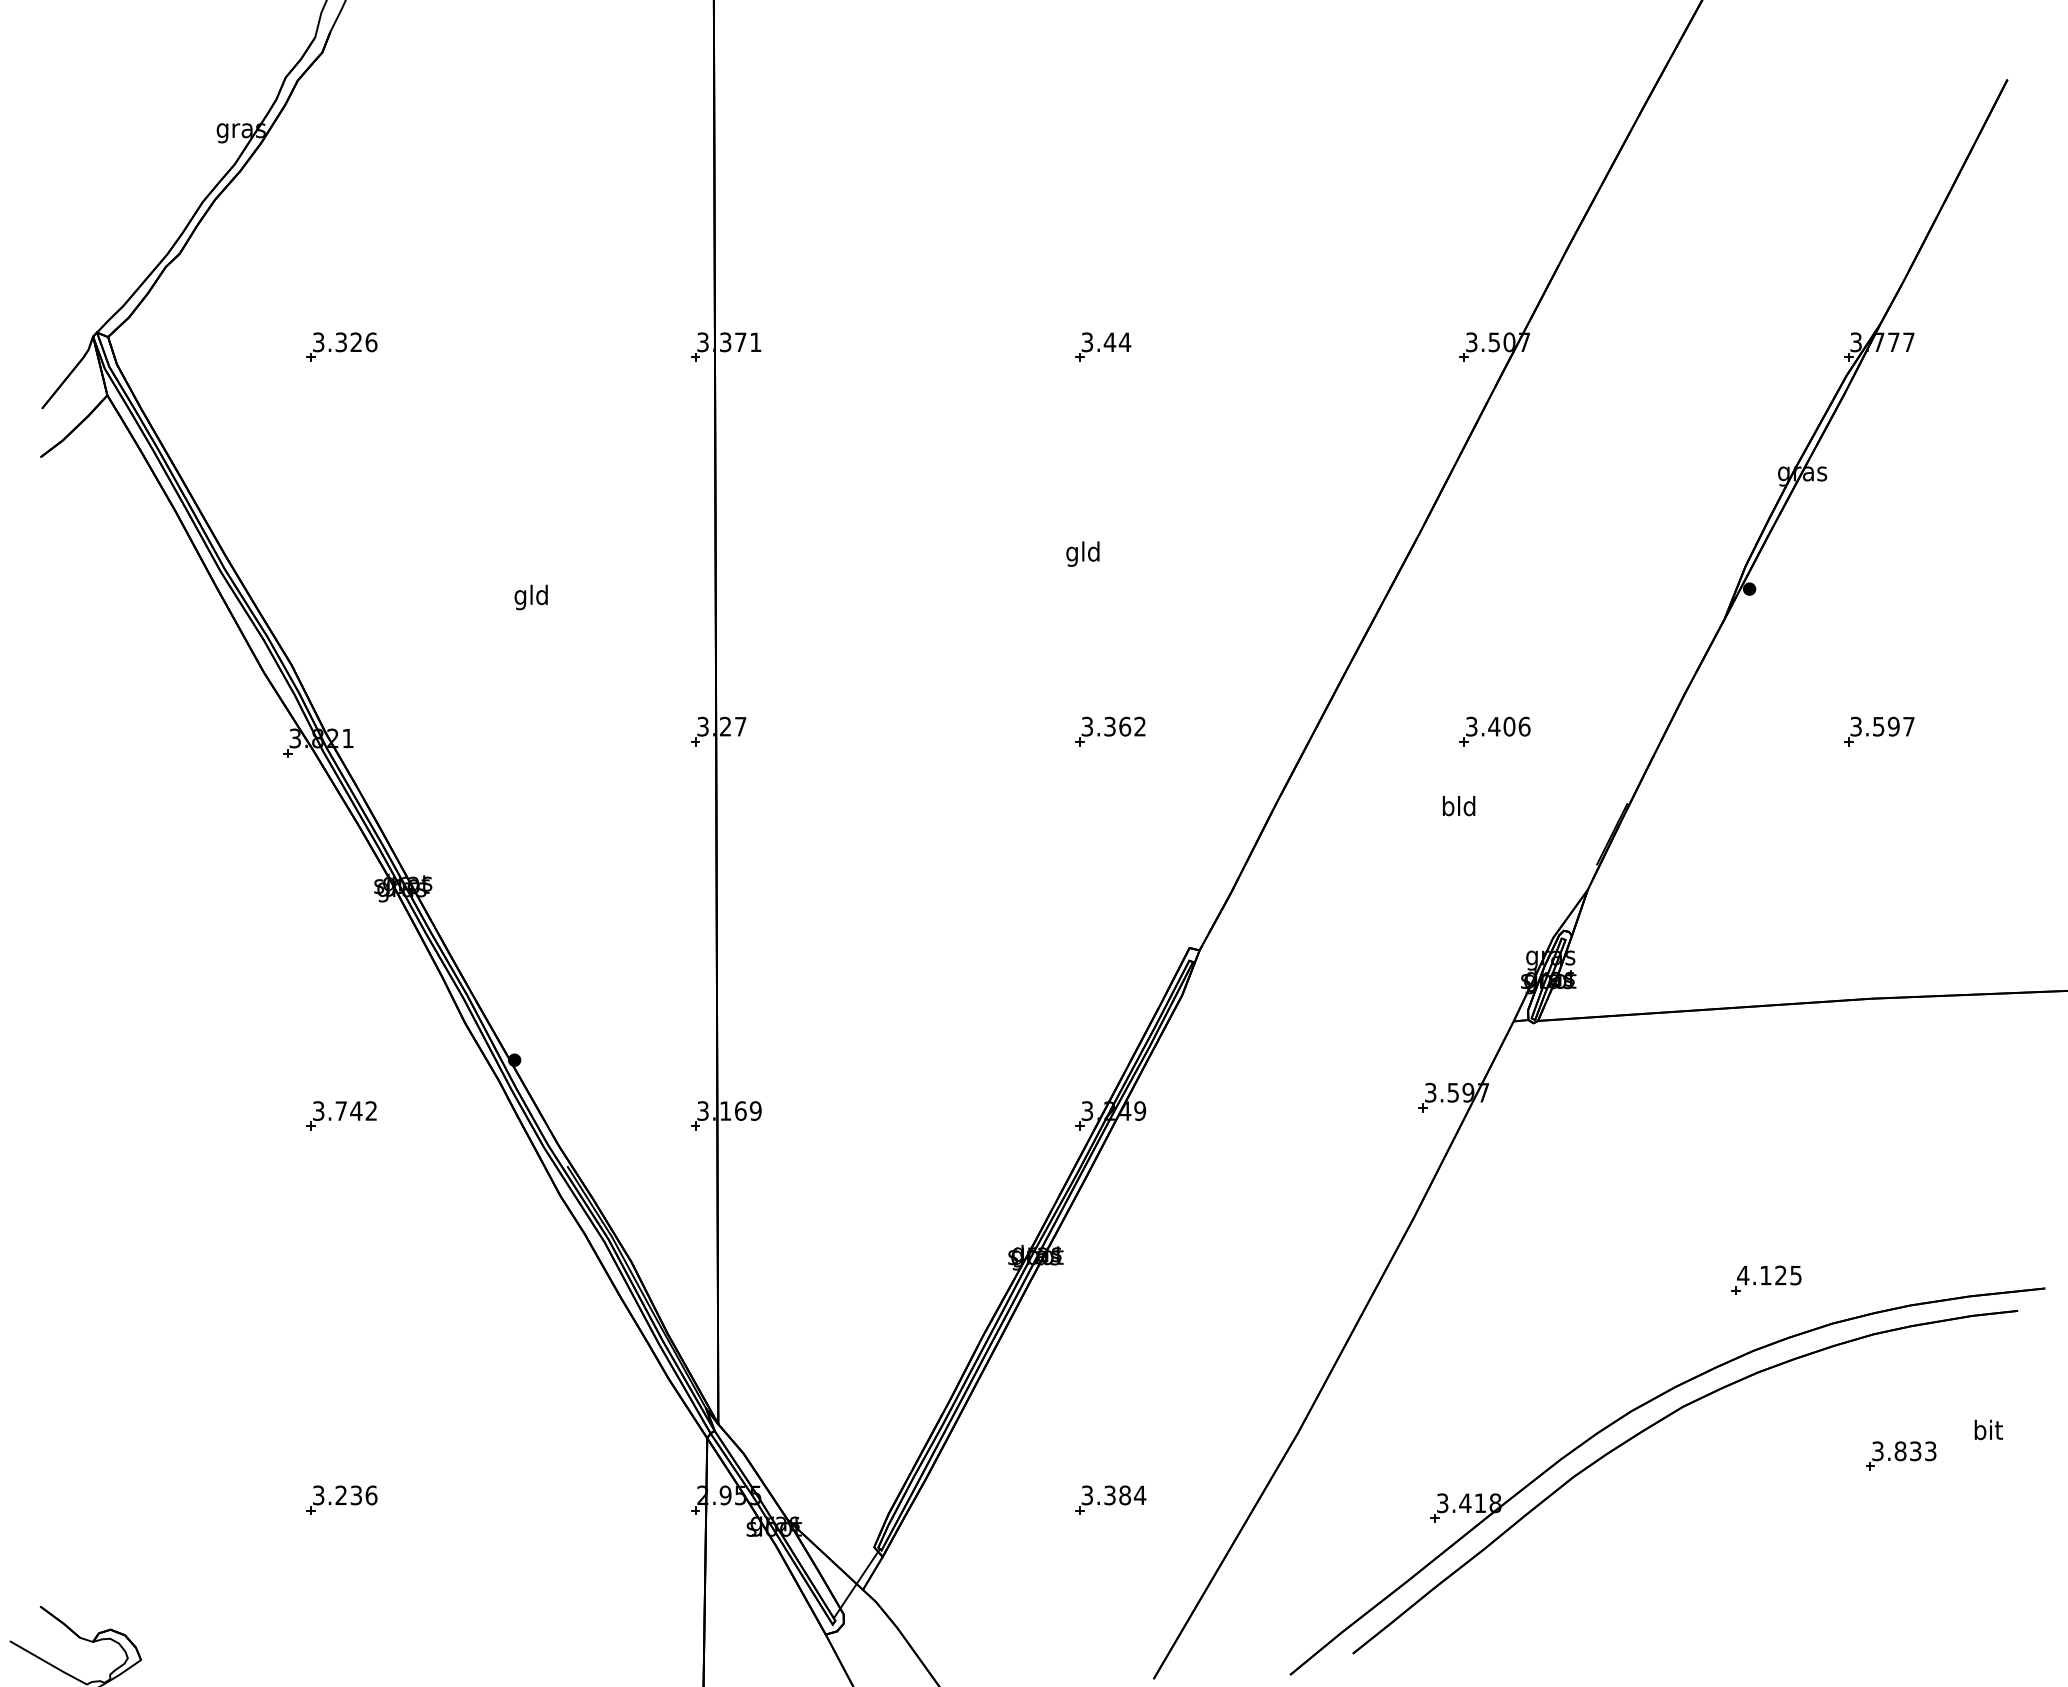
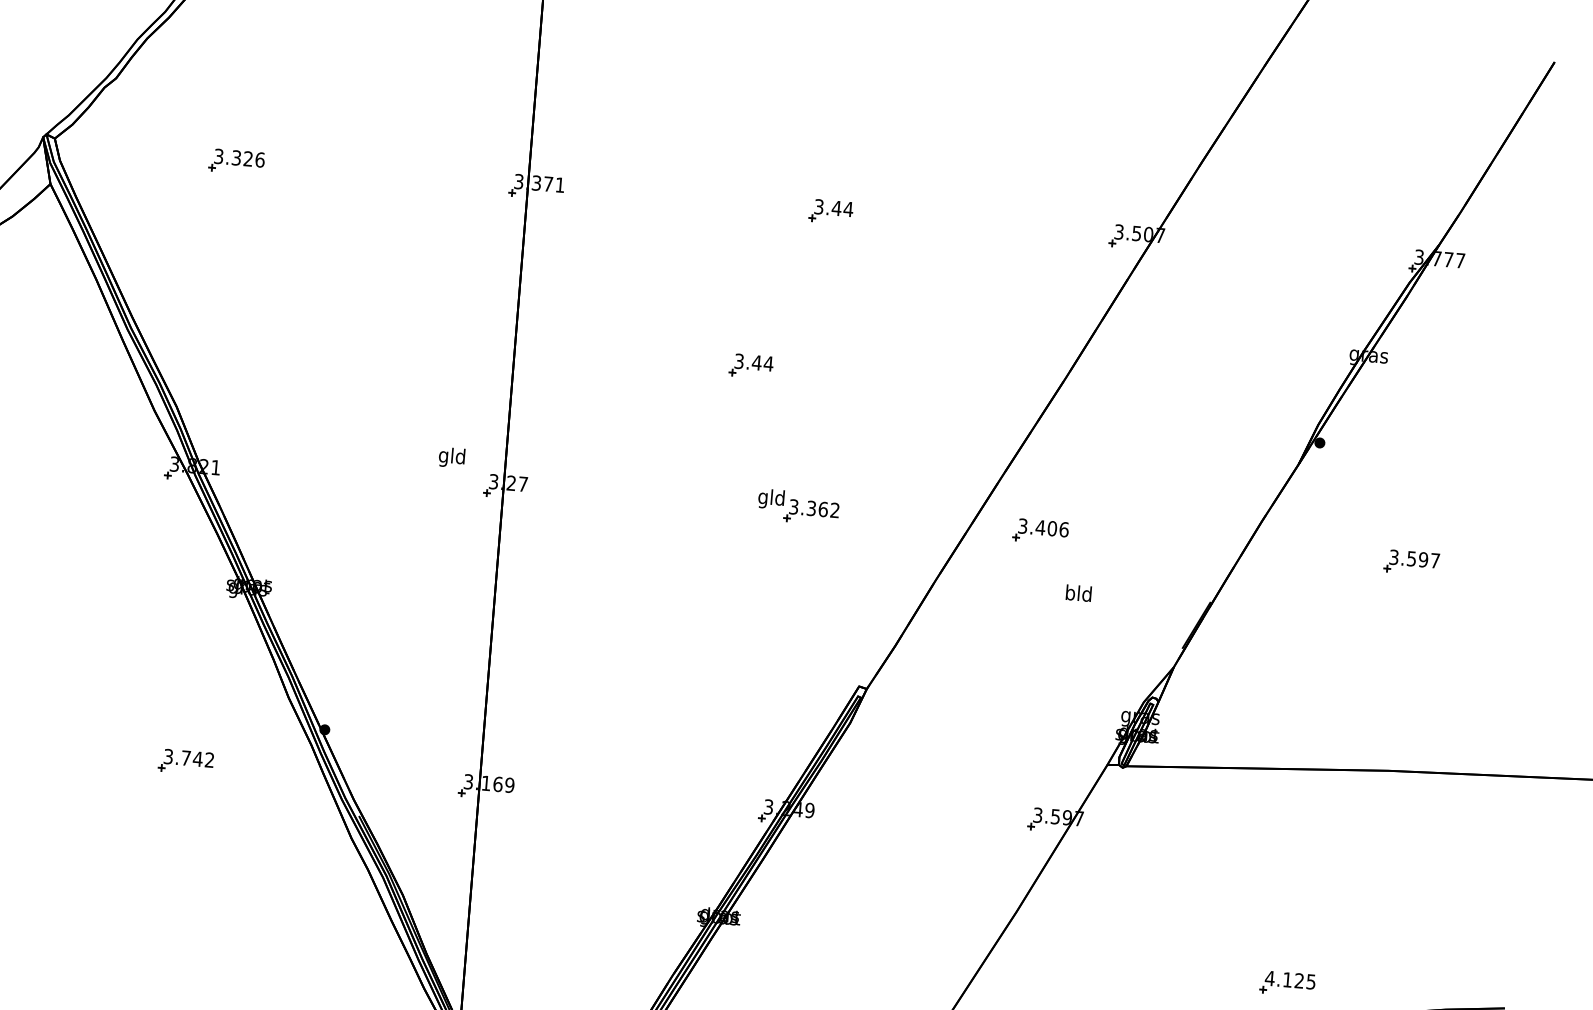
part: (1018, 551) -> (751, 365), added
text: (1082, 553) -> (771, 498), moved
text: (530, 597) -> (451, 457), moved
part: (1494, 731) -> (1040, 531), moved

